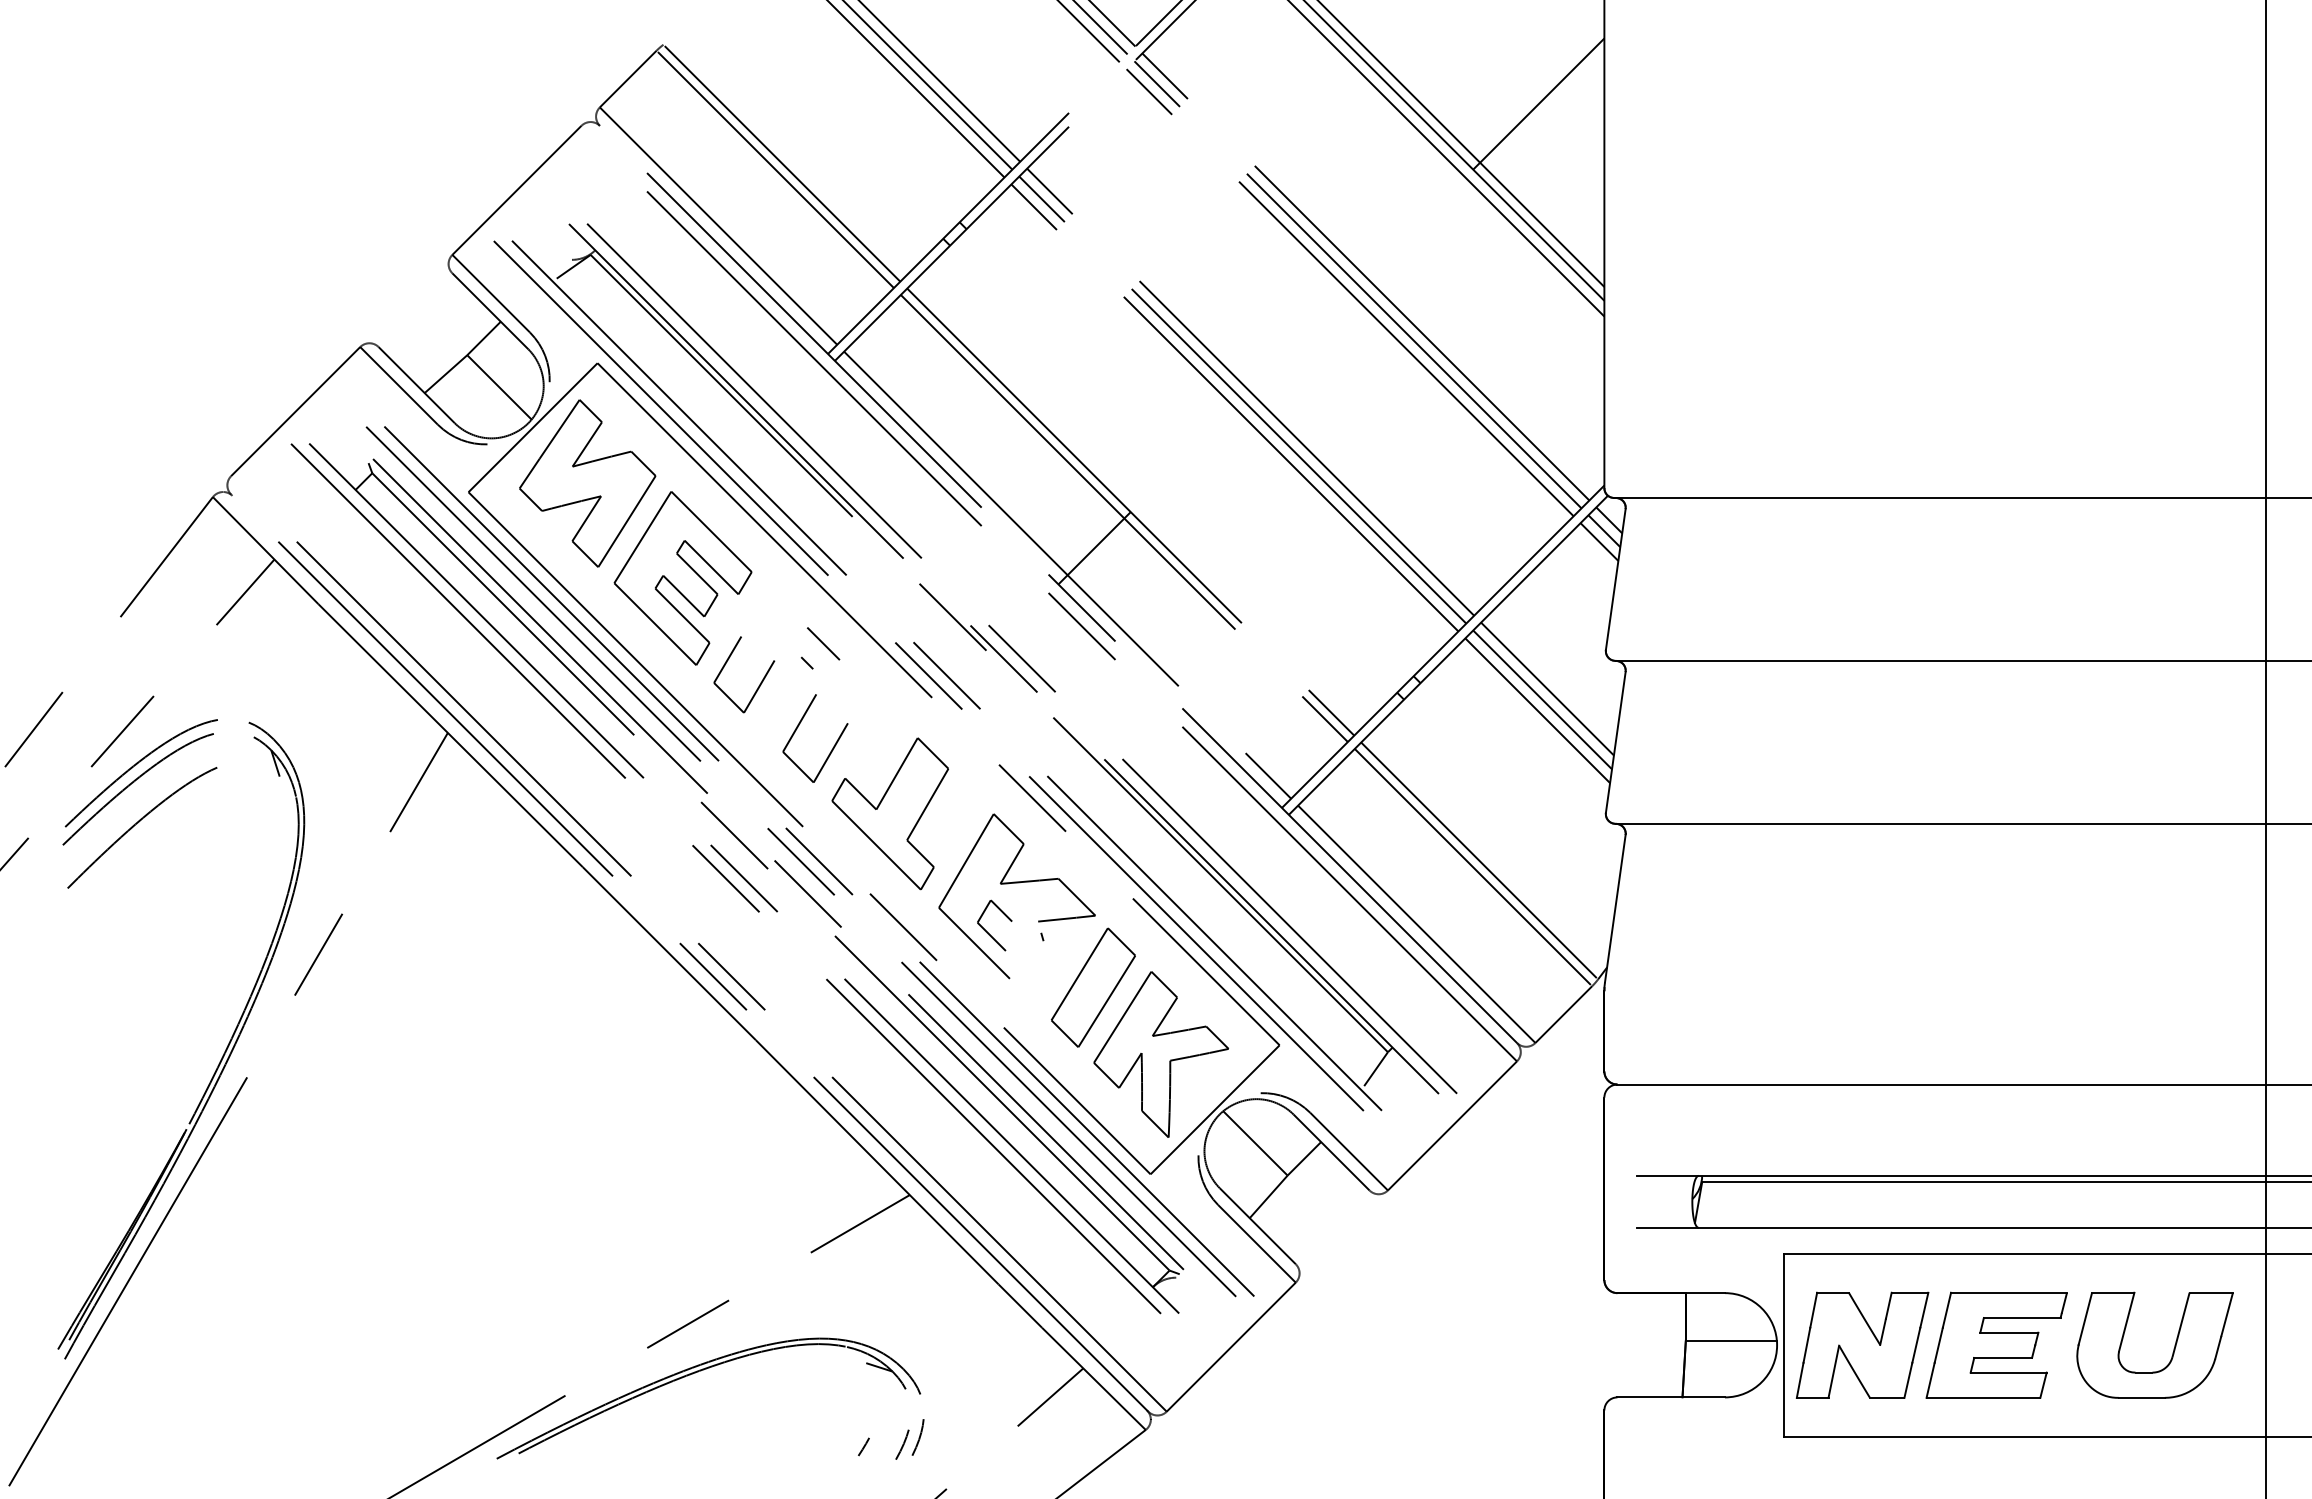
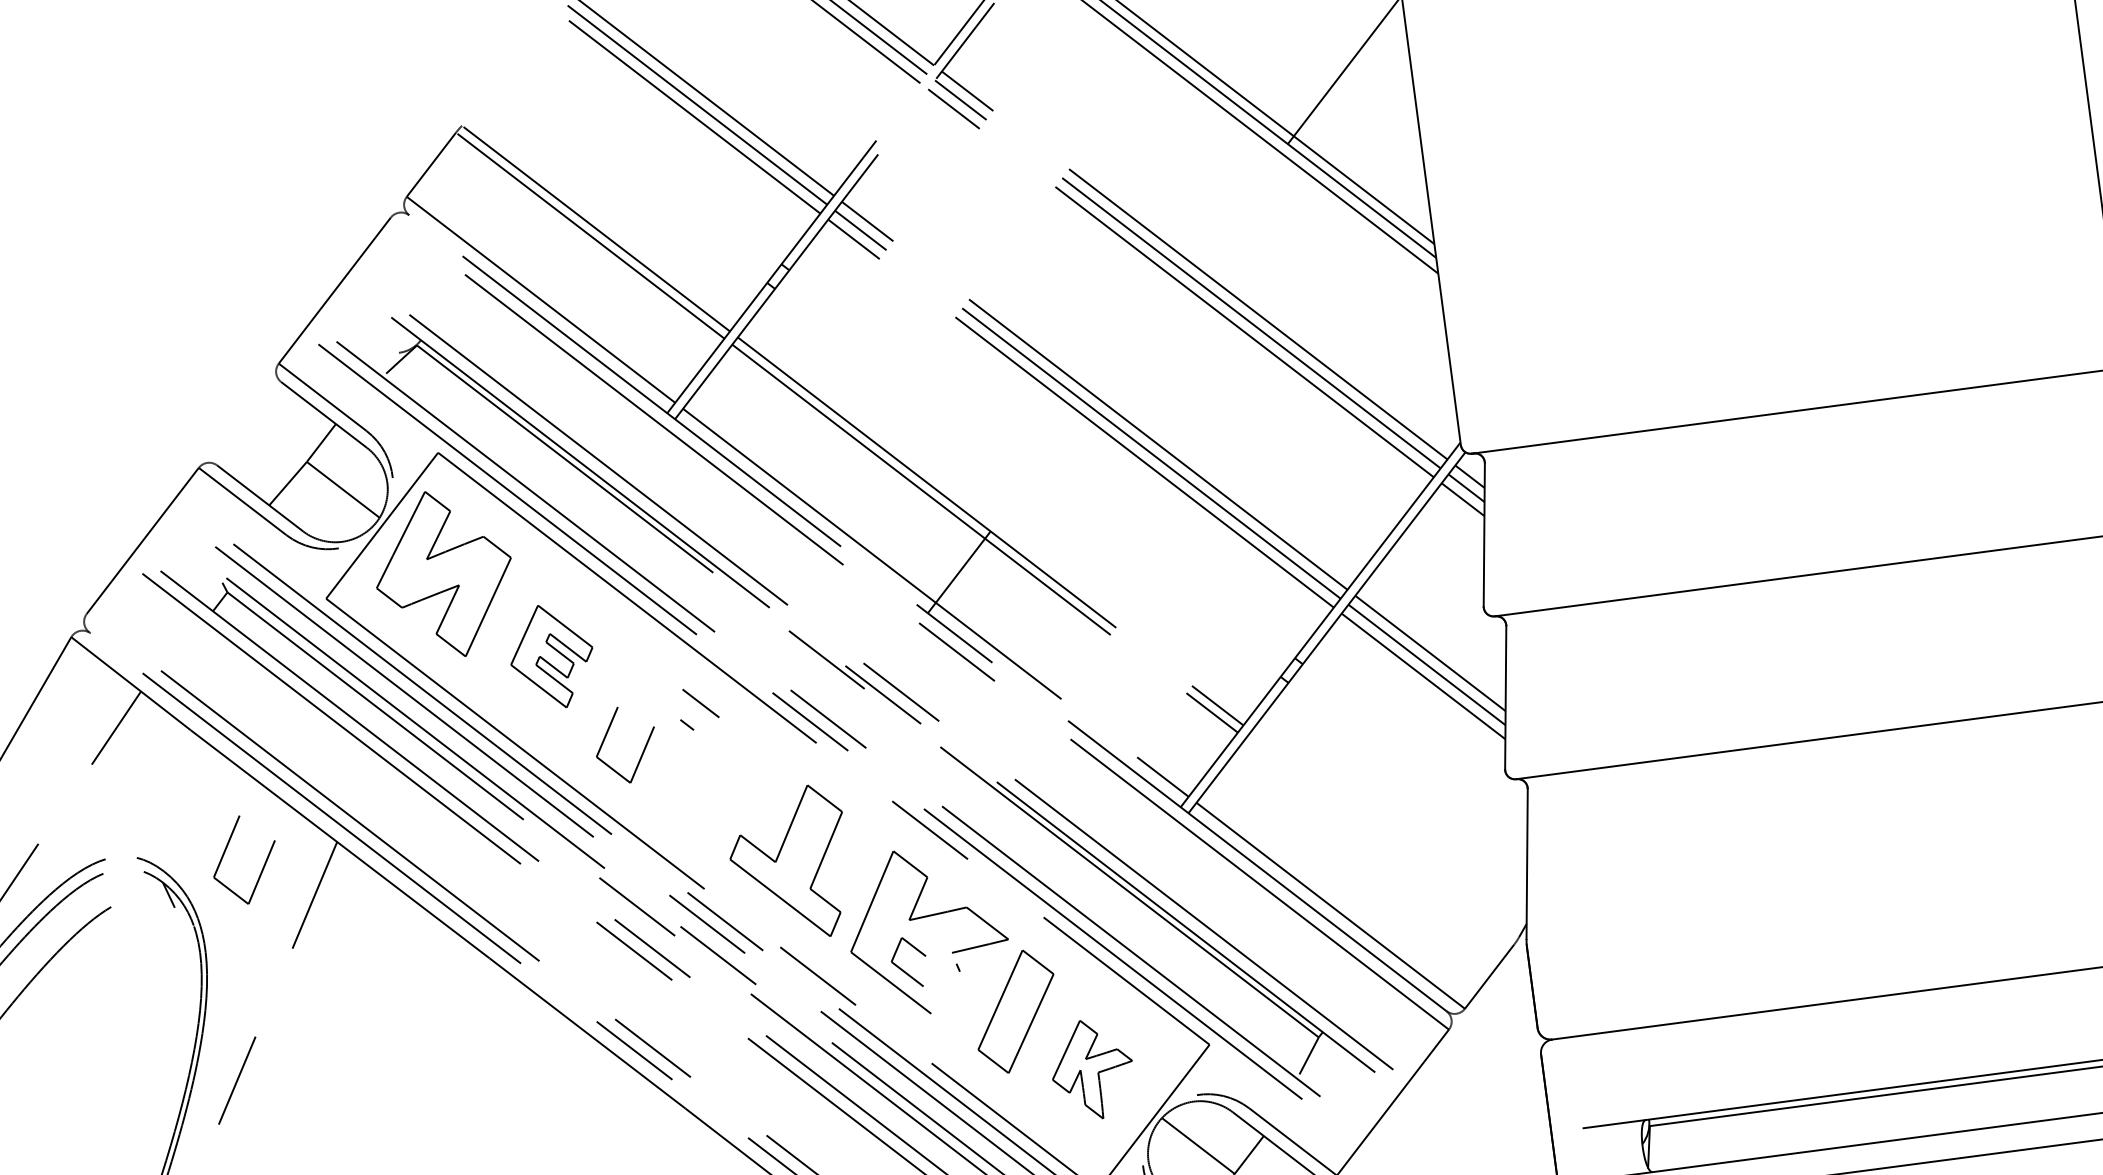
part: (682, 578) -> (551, 656), size x0.6
part: (832, 747) -> (262, 866), moved
line: (1478, 860) -> (1384, 833), removed
line: (1472, 866) -> (1378, 840), removed
part: (1160, 1054) -> (1091, 1069), size x0.6

